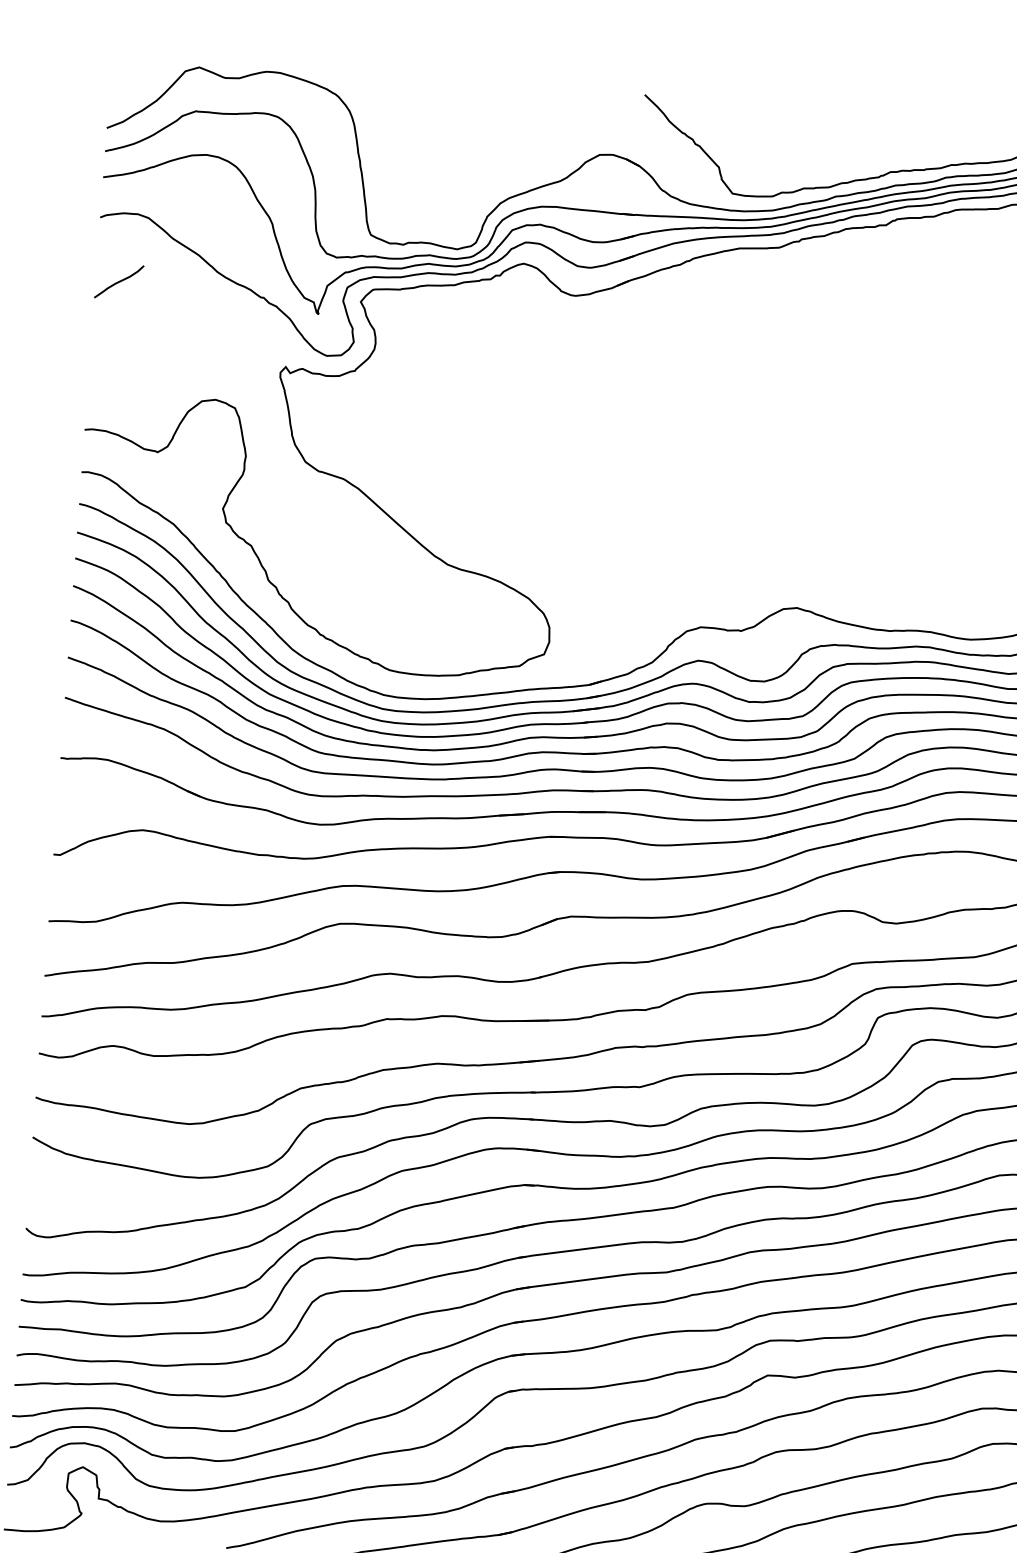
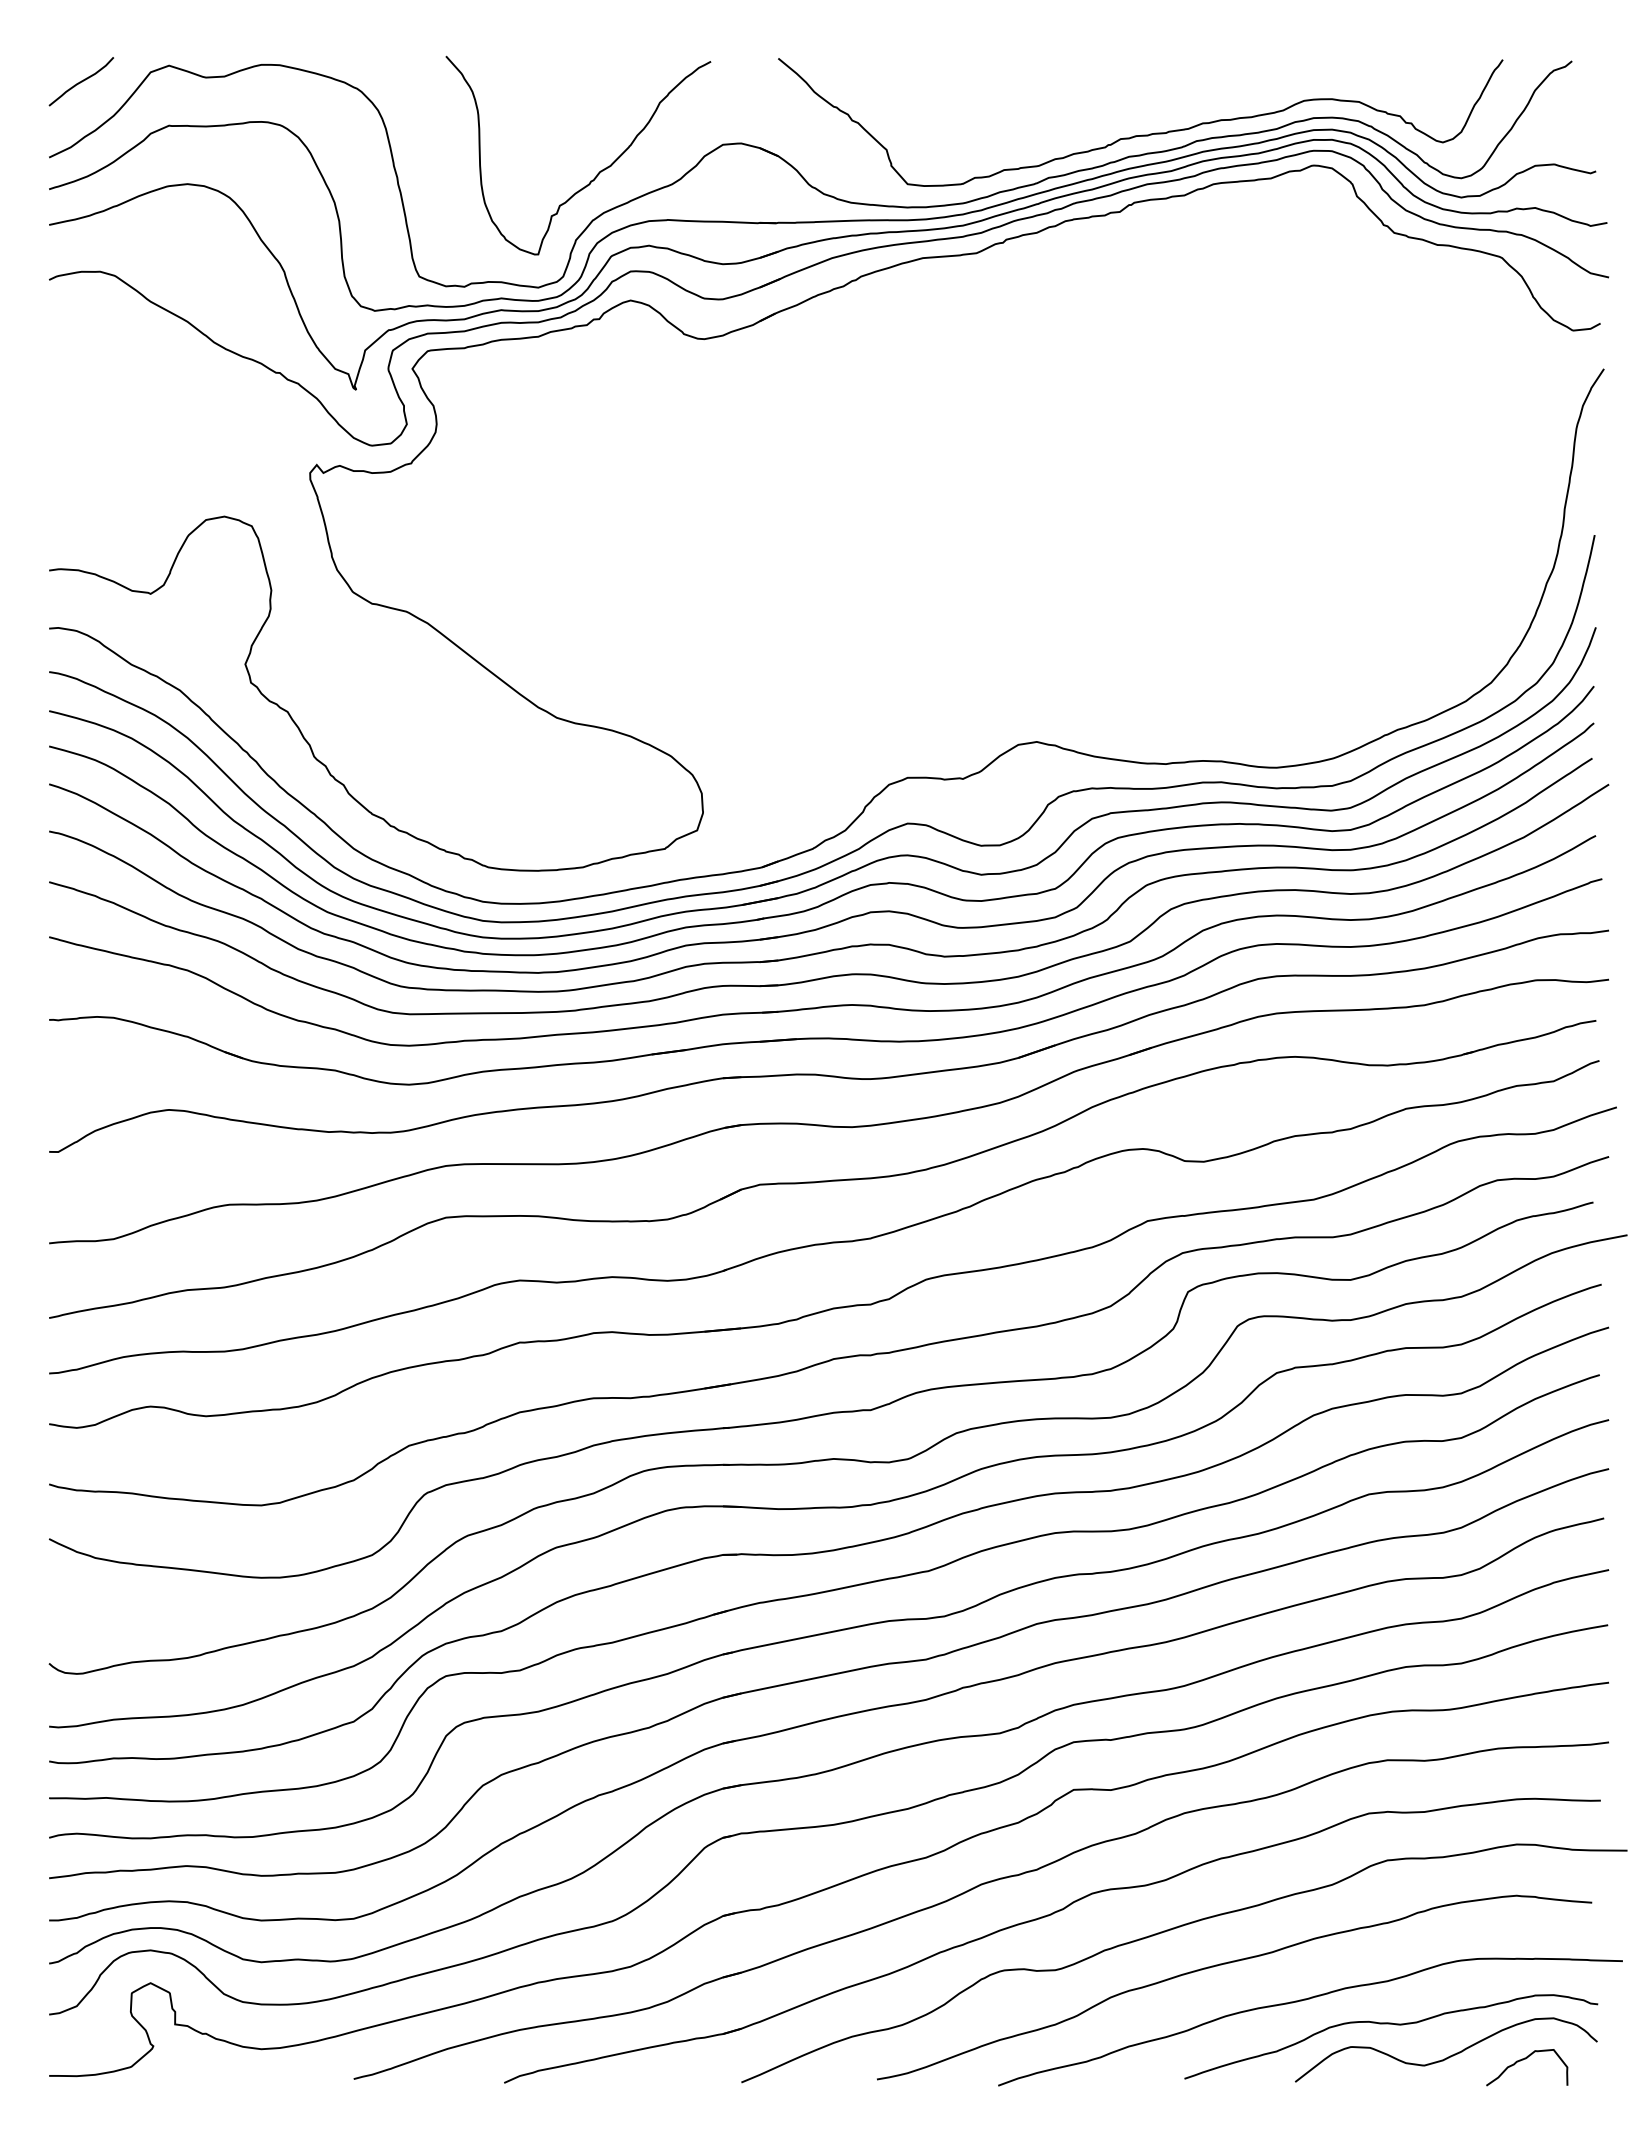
curve: (506, 169) -> (597, 173), added
curve: (119, 281) -> (81, 81), moved

